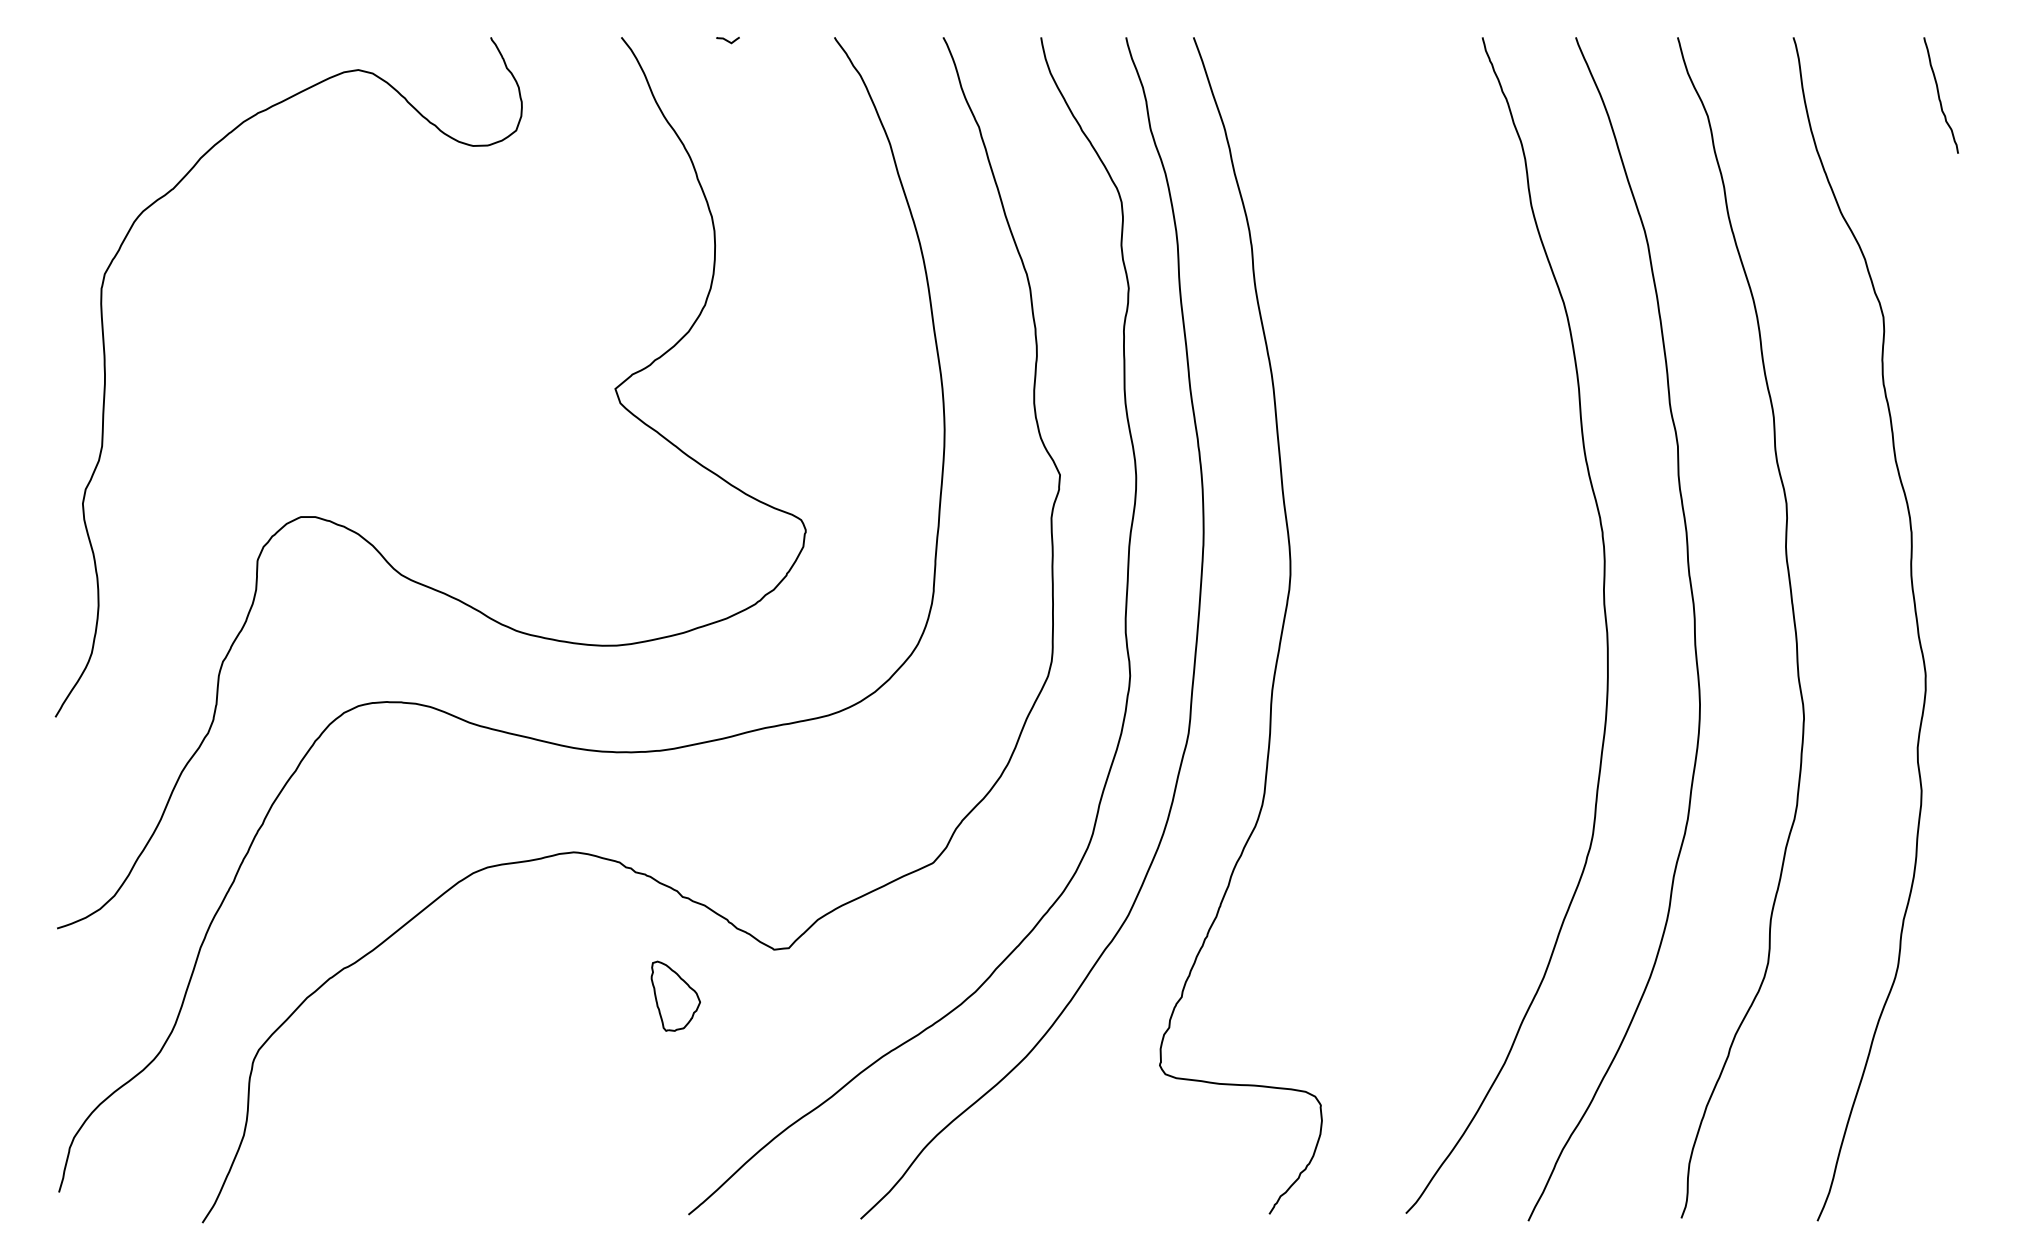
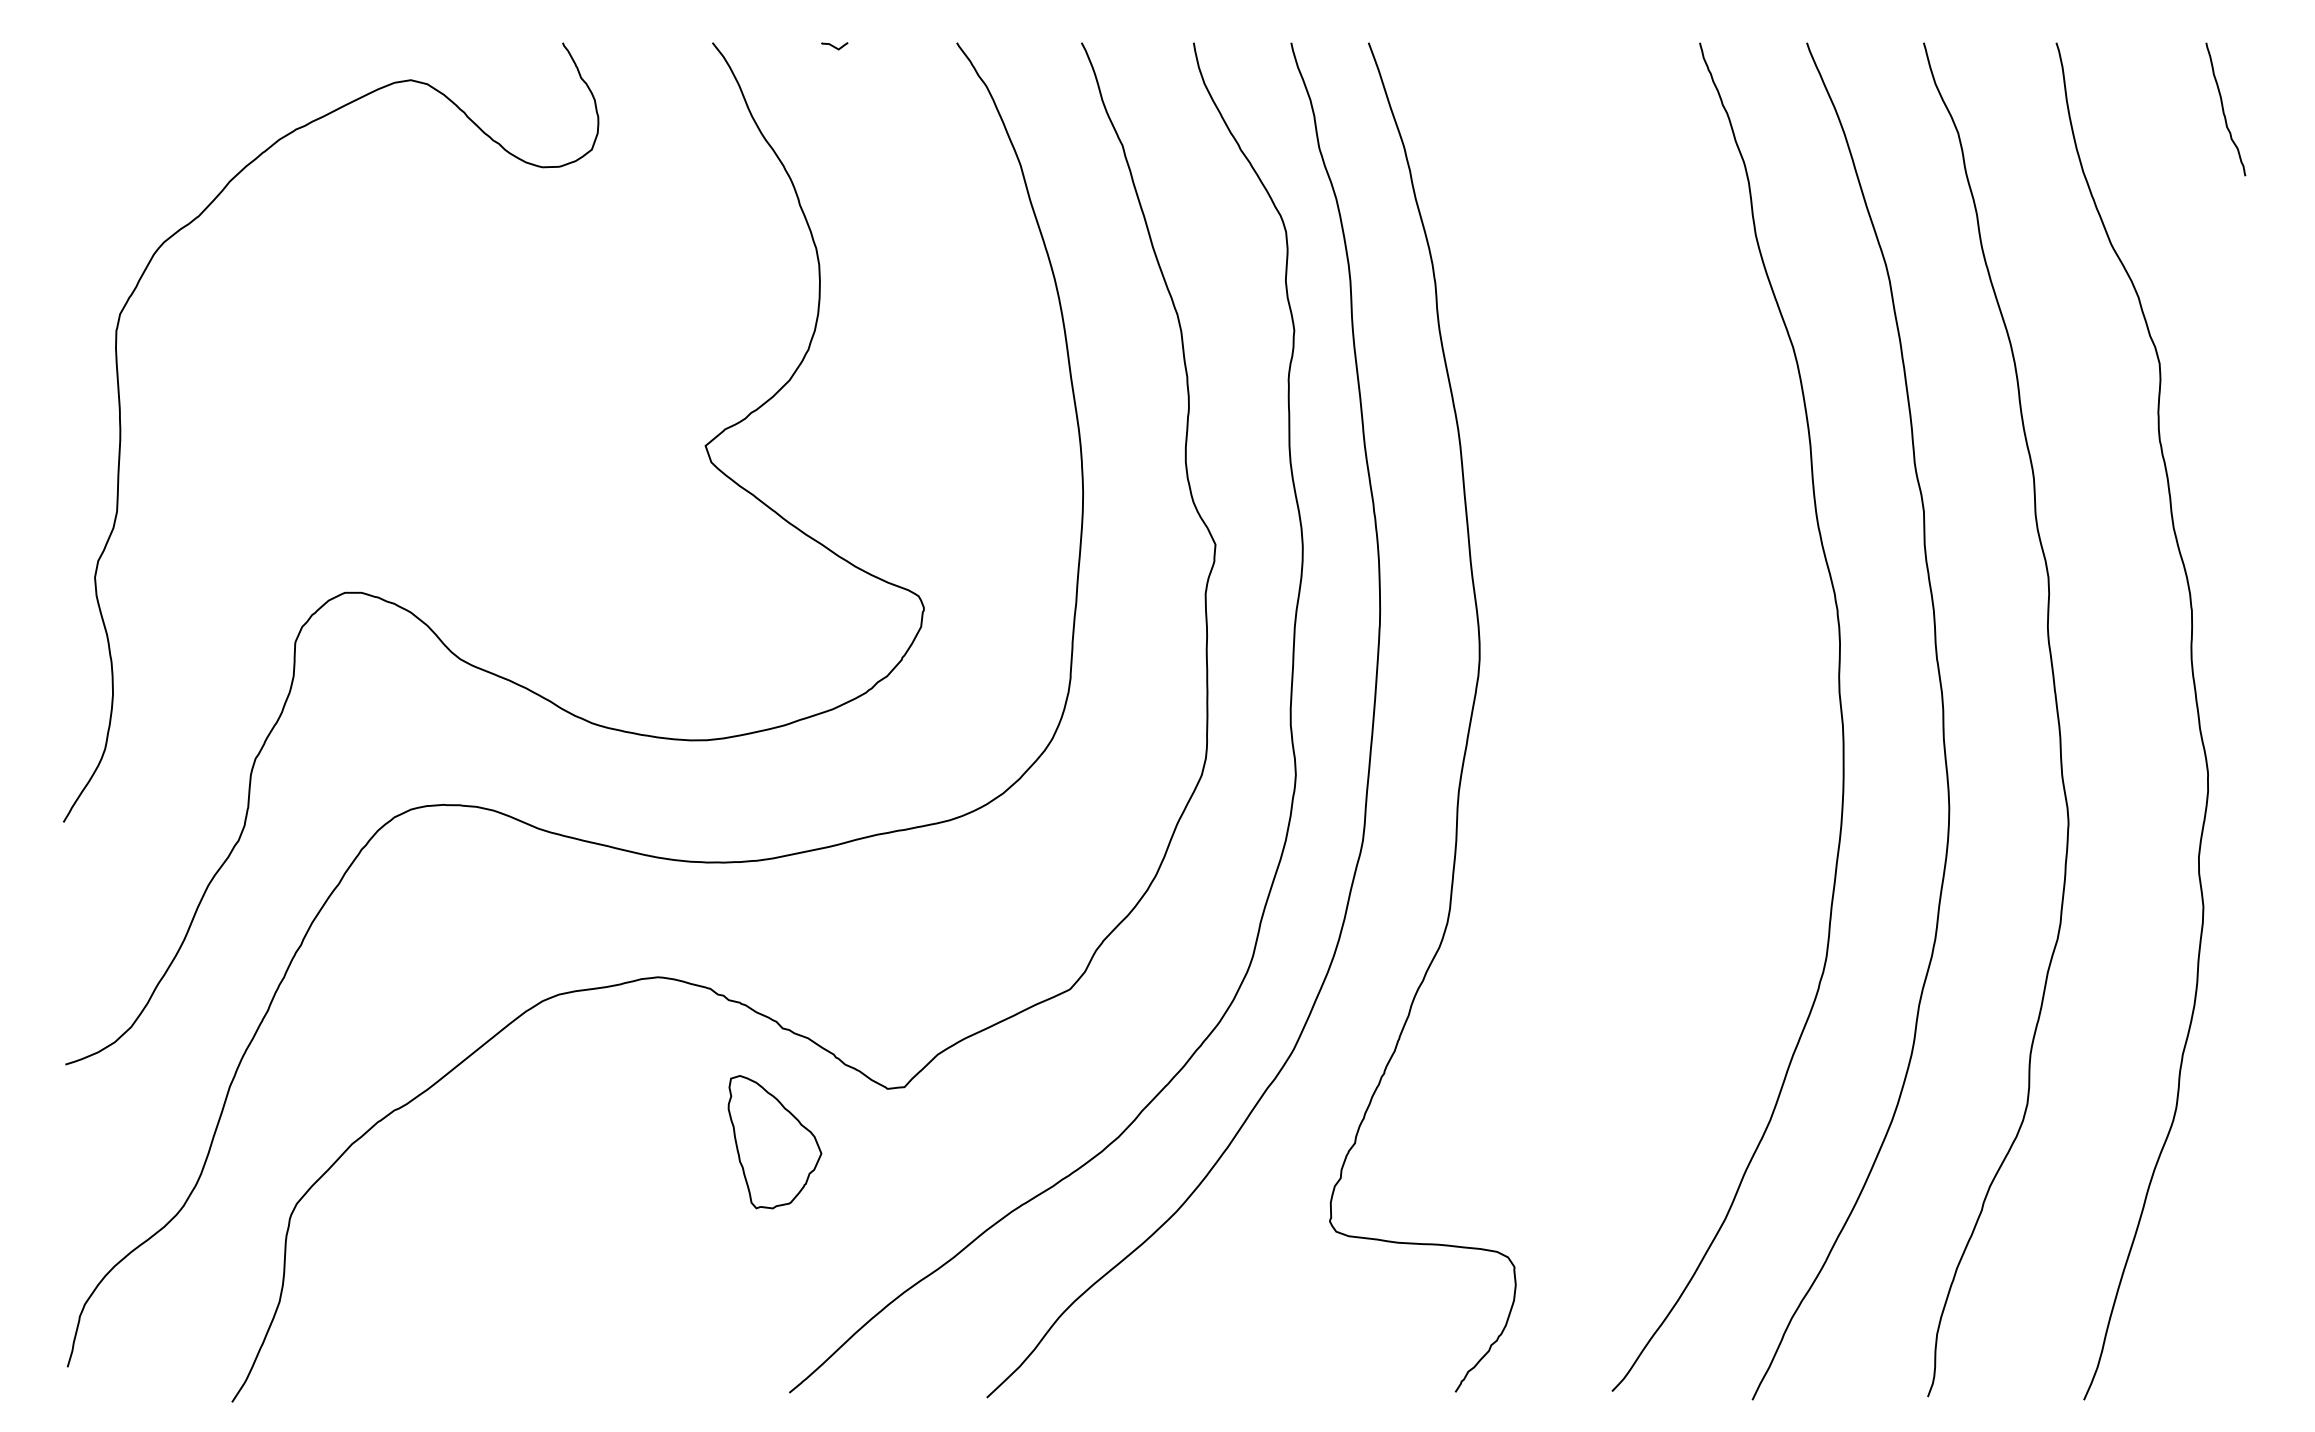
part: (675, 996) -> (774, 1142), size x1.67

